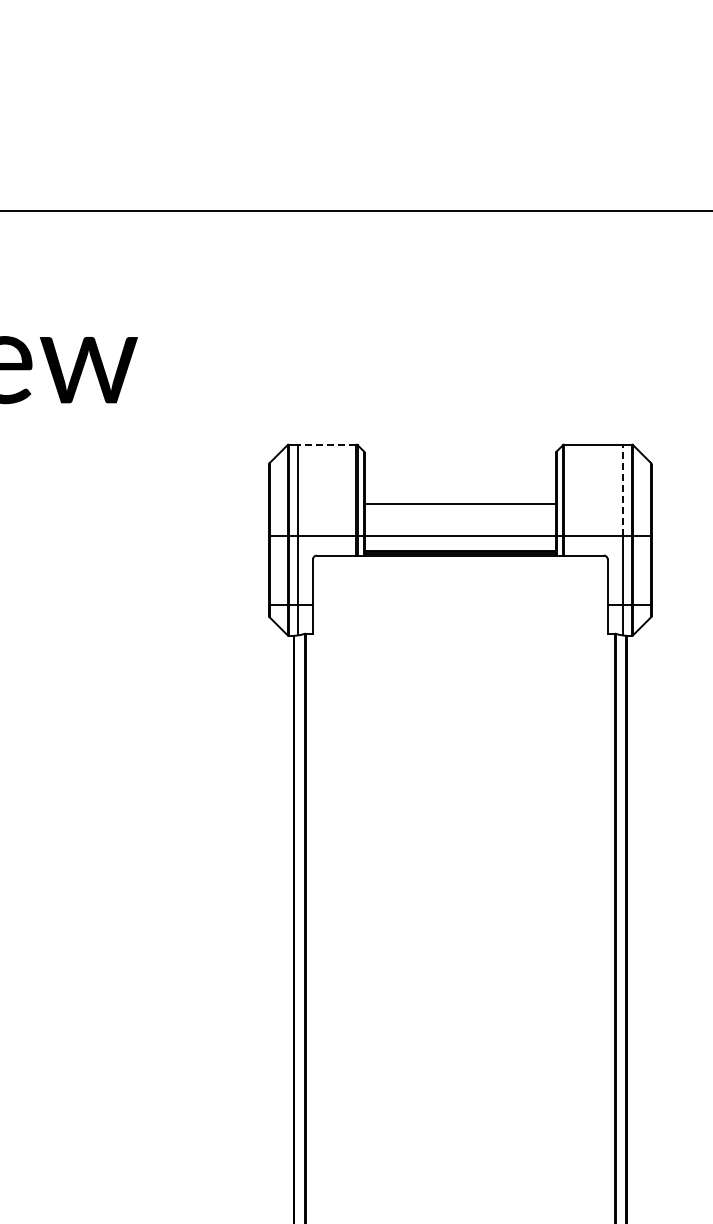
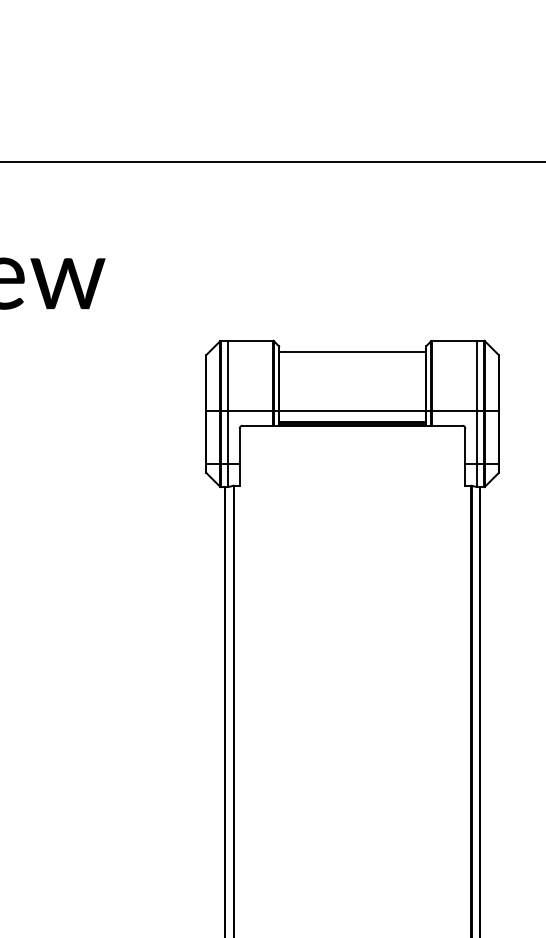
line: (326, 444) -> (250, 340), dashed -> solid
line: (622, 490) -> (476, 375), dashed -> solid
line: (460, 503) -> (352, 352), moved

